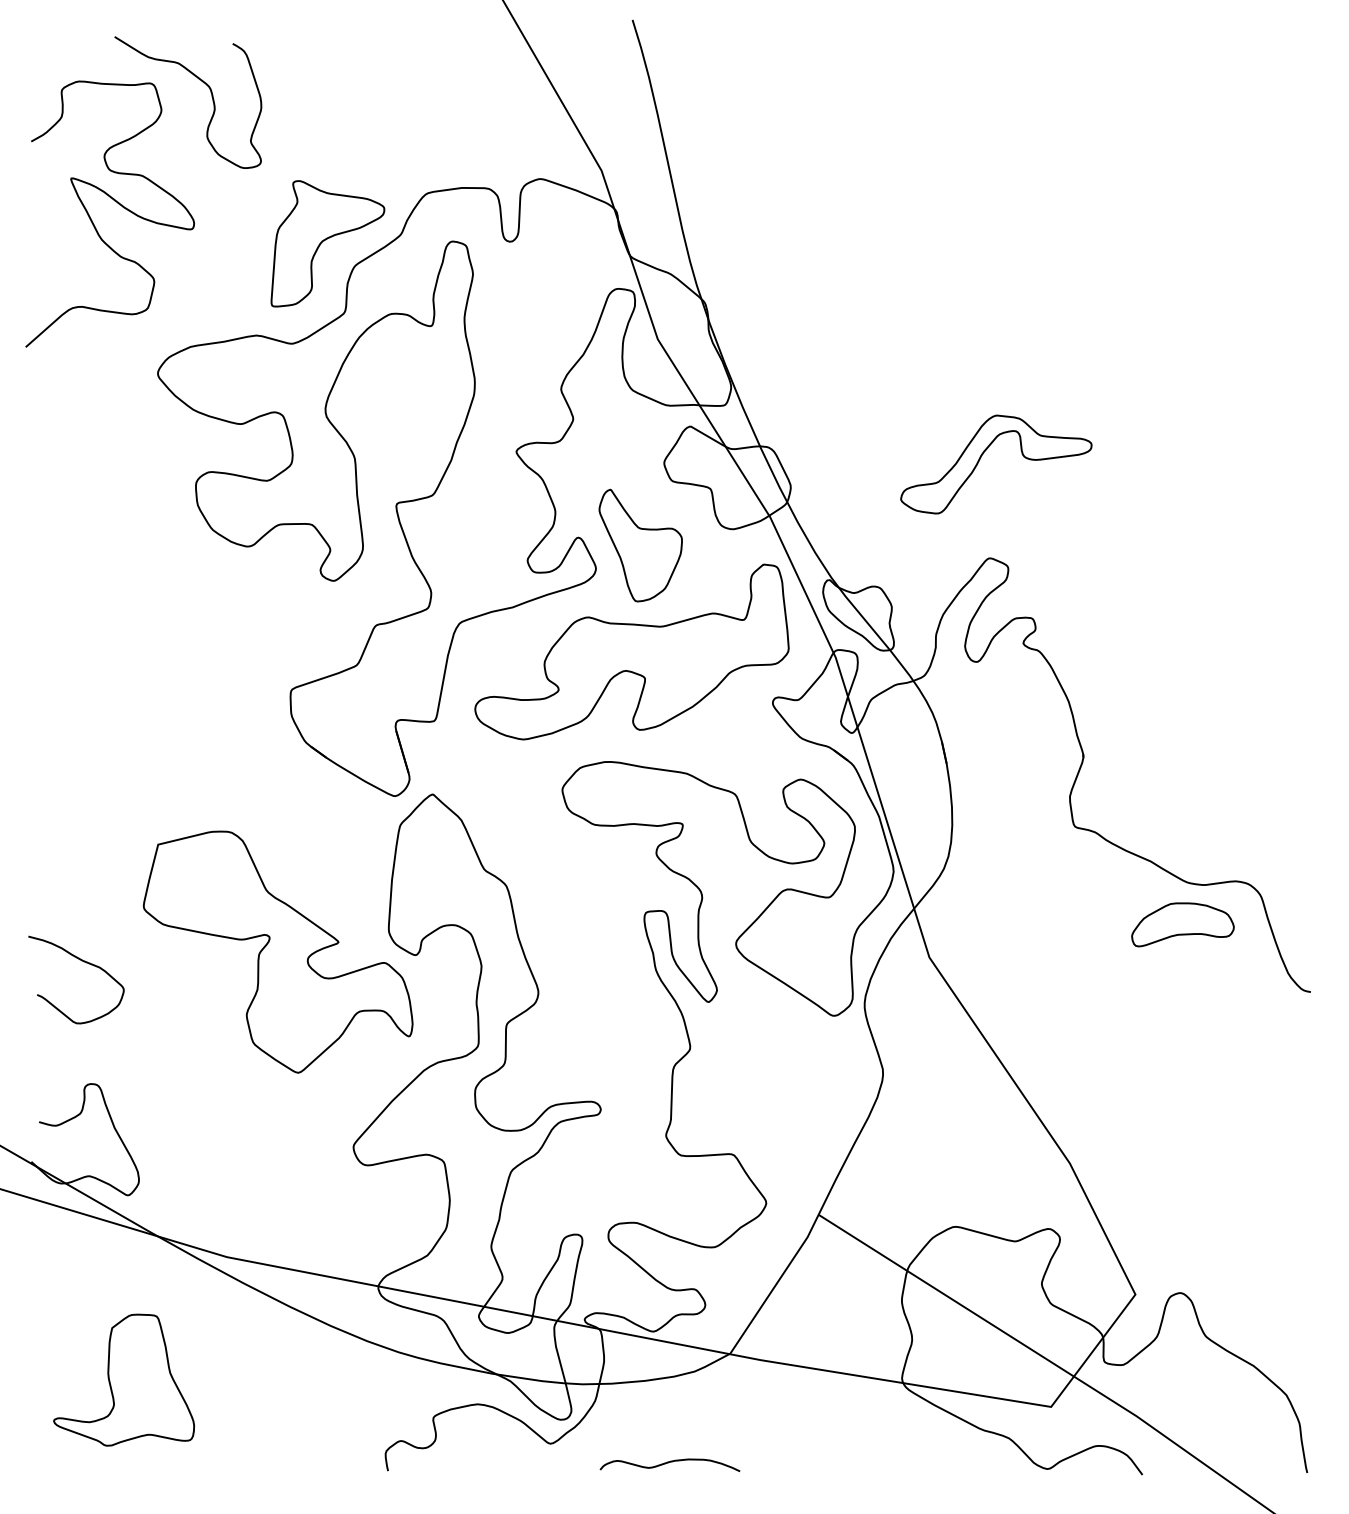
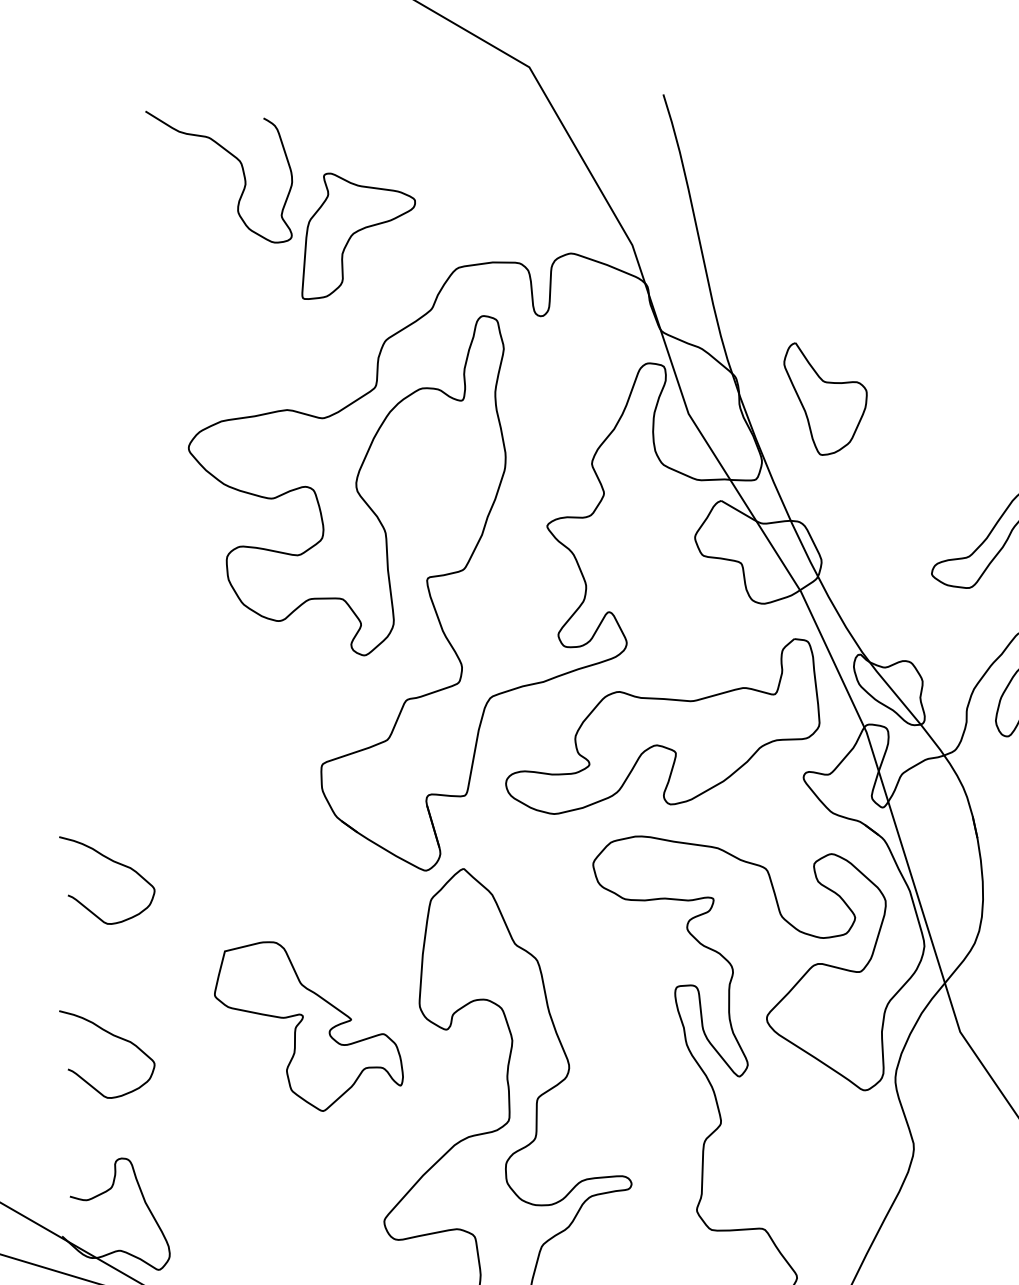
curve: (118, 204) -> (149, 279), removed
part: (327, 243) -> (358, 236), moved
part: (640, 545) -> (825, 399), moved
curve: (81, 787) -> (112, 862), added
part: (277, 951) -> (308, 1026), size x0.7

